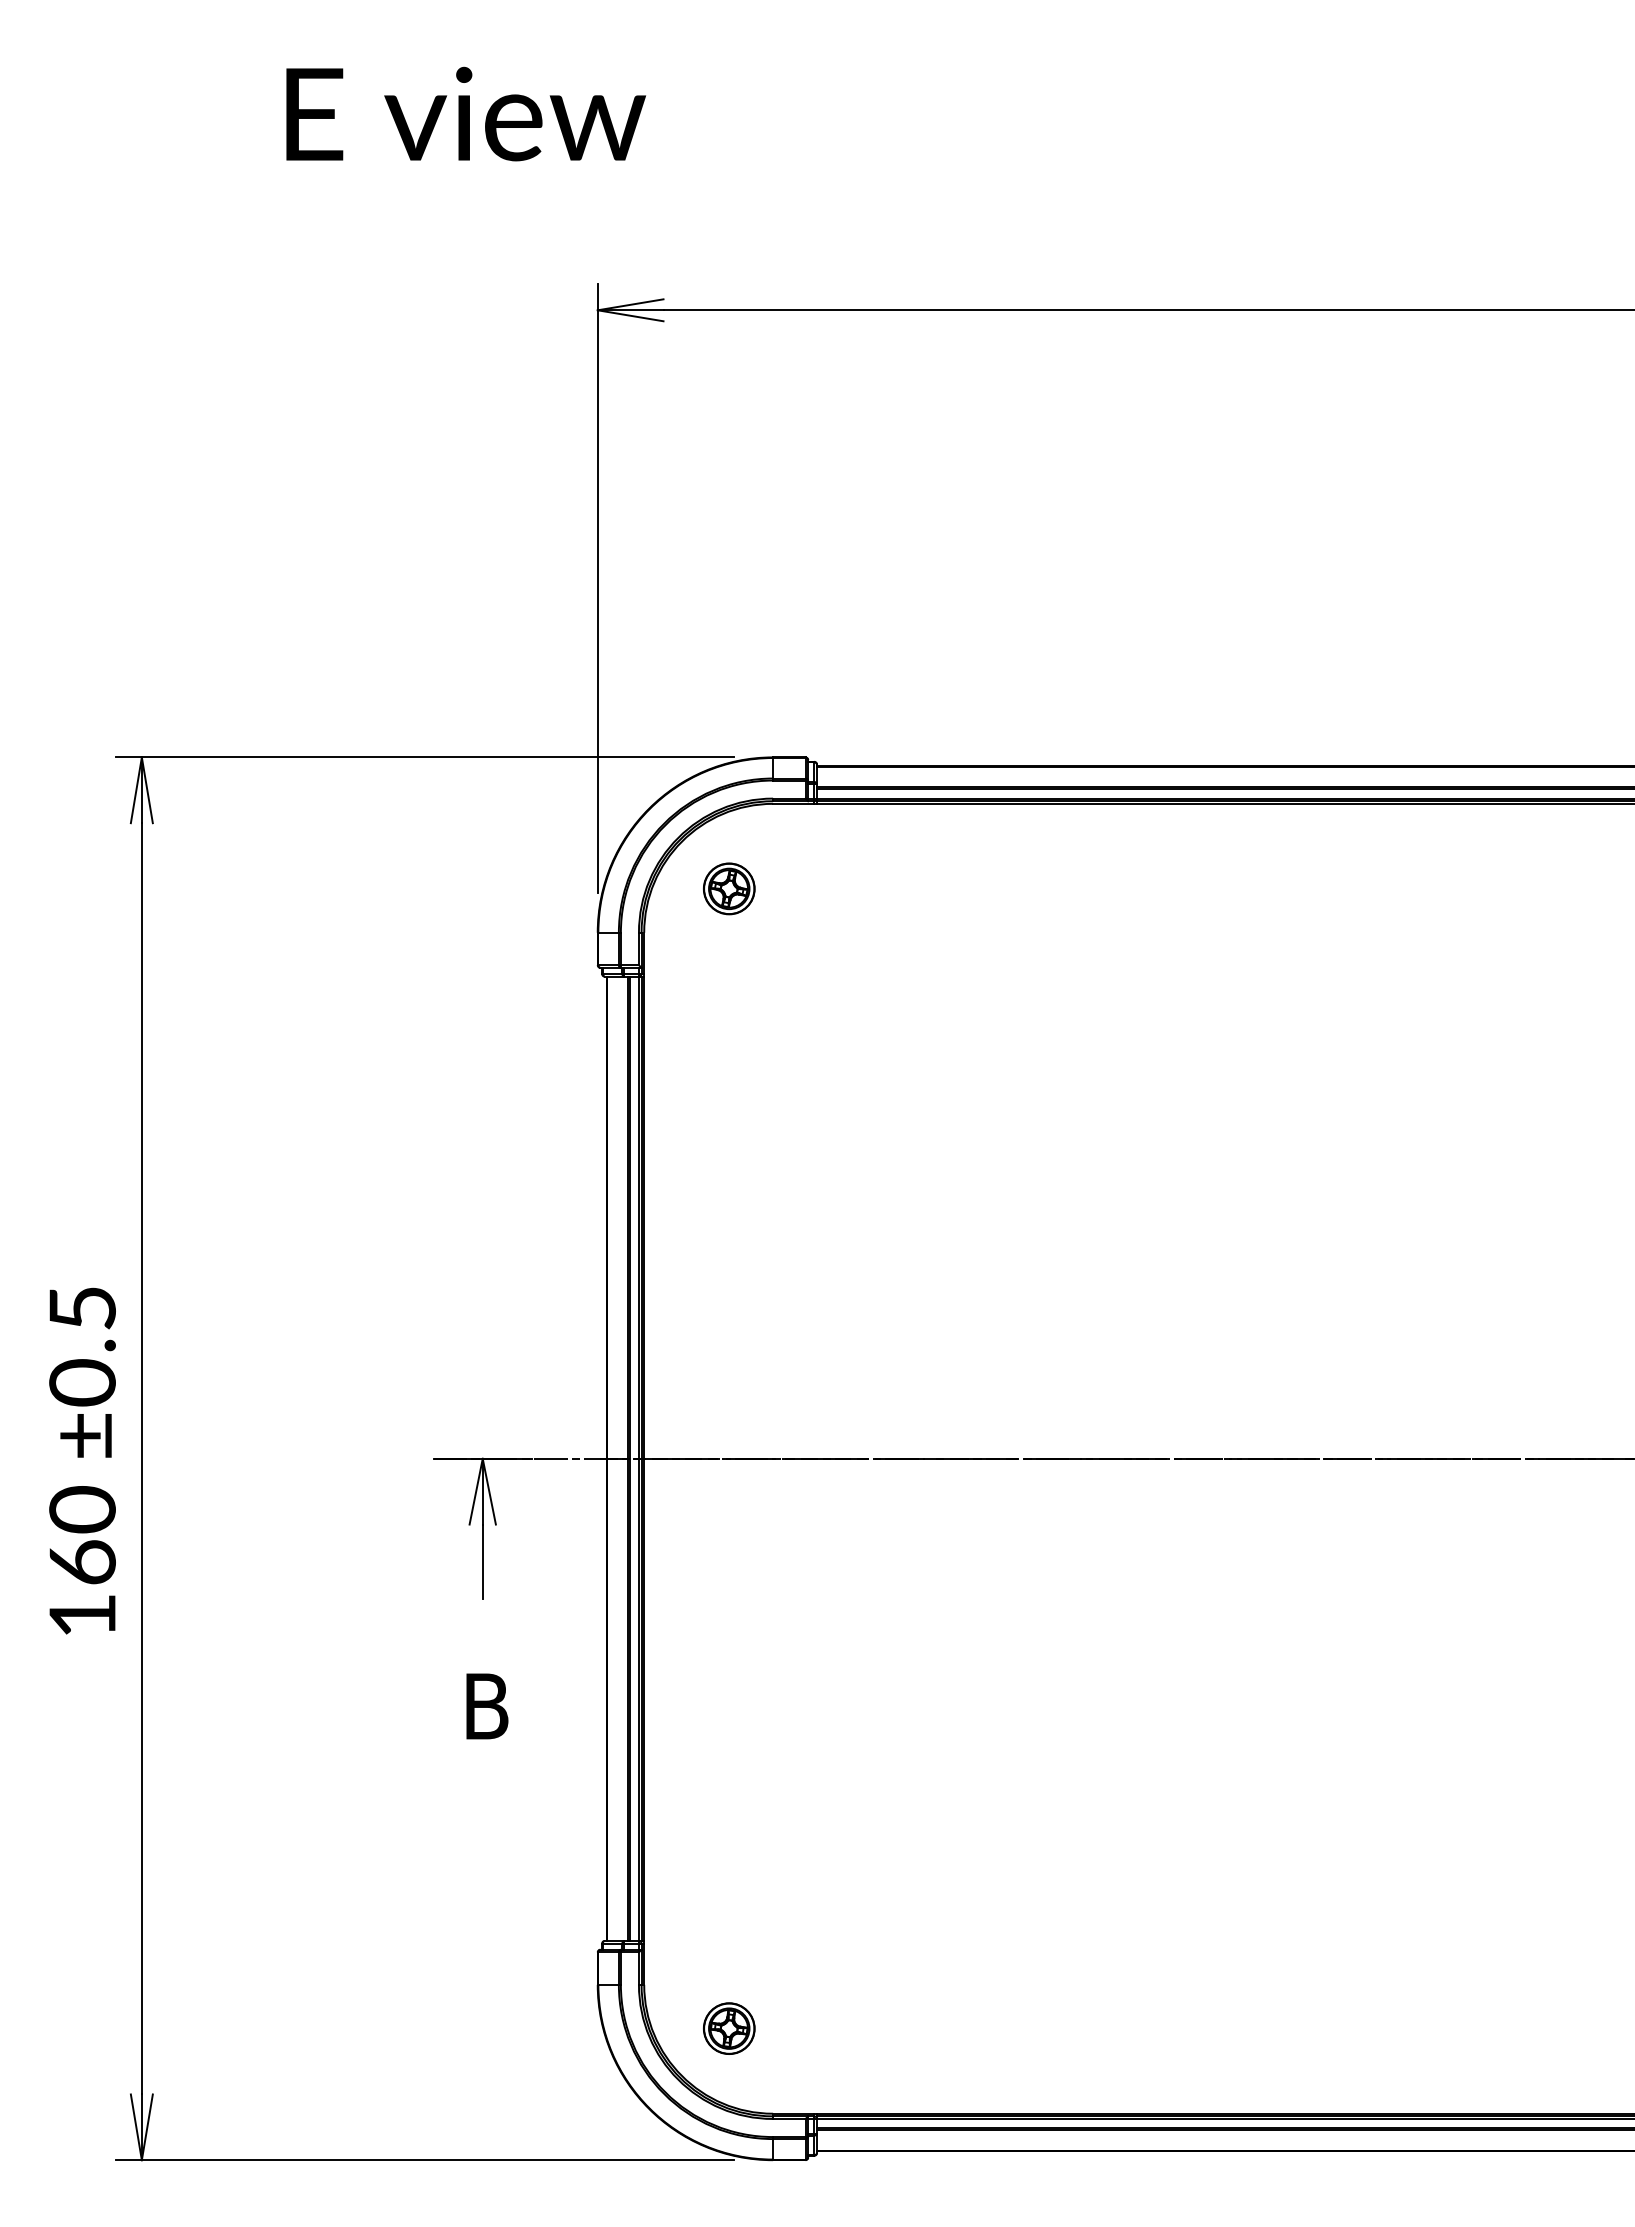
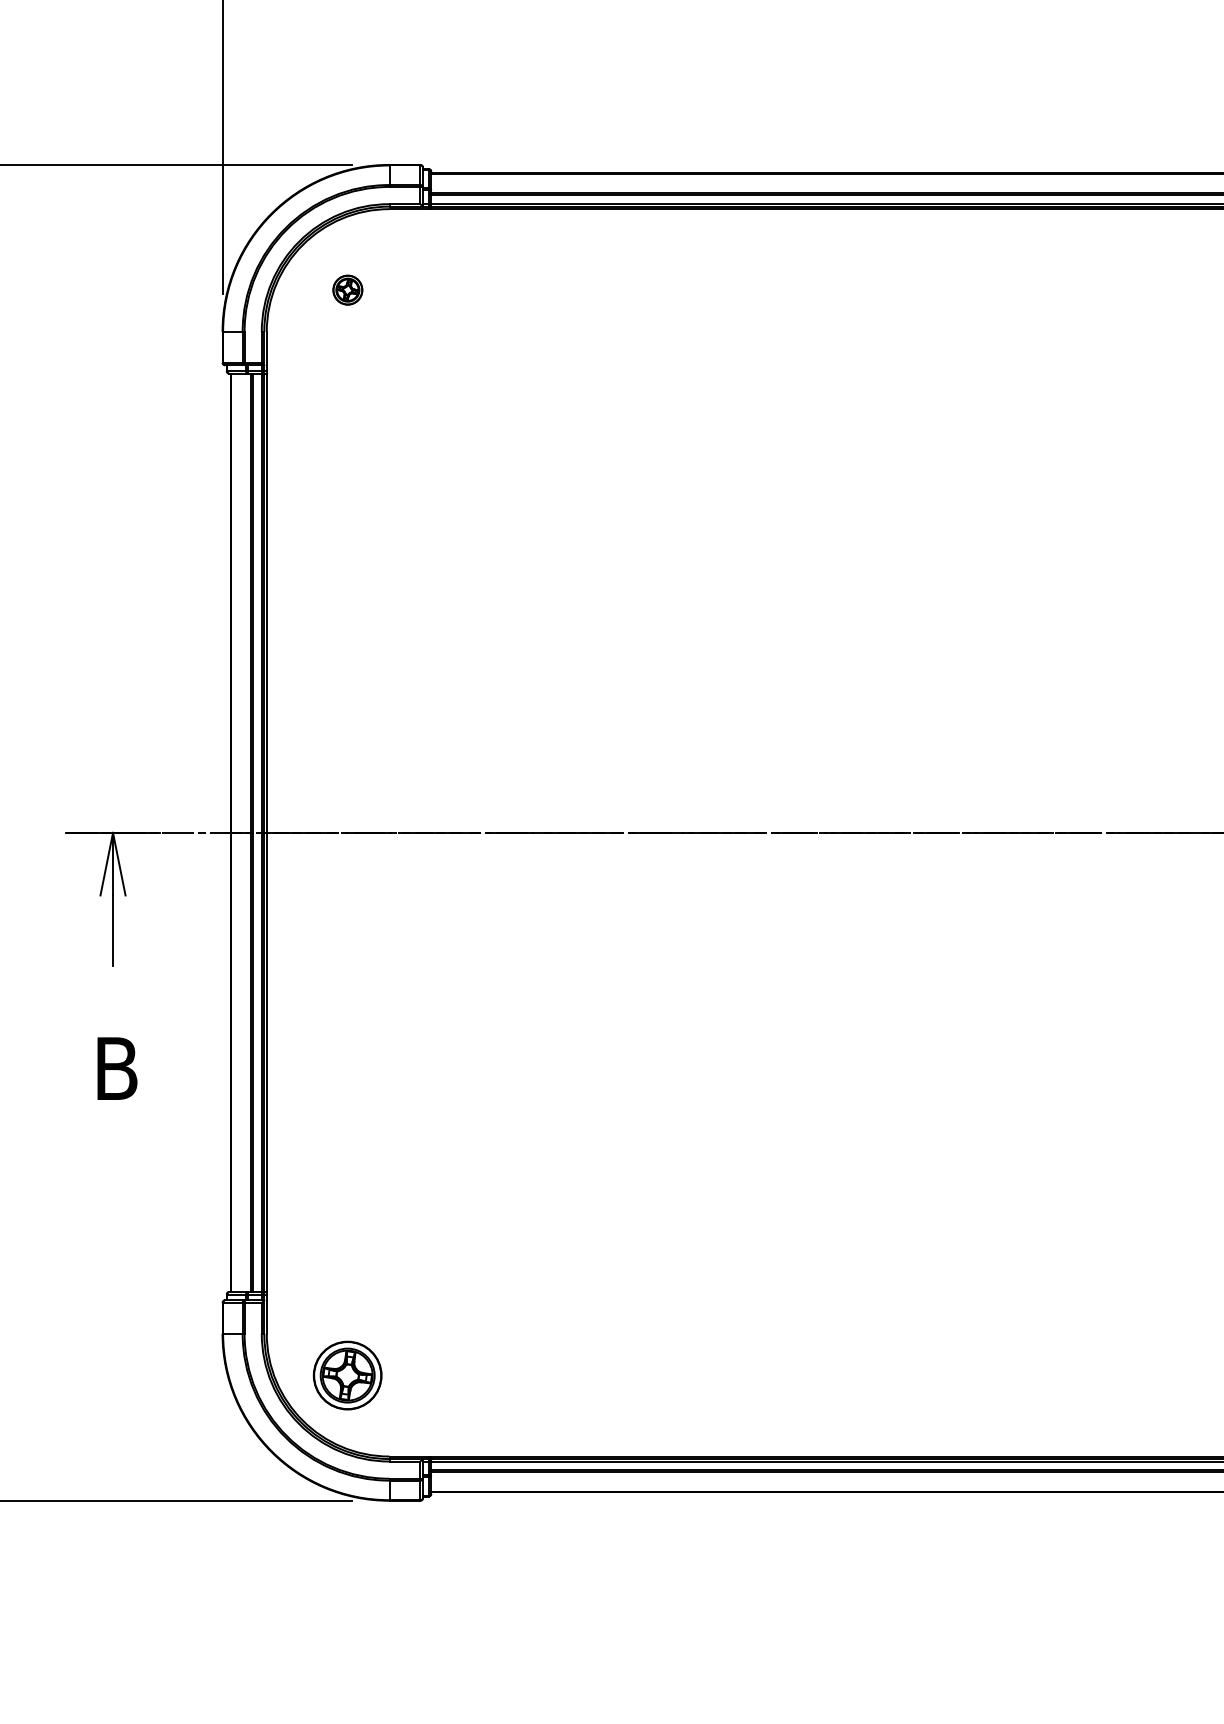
part: (729, 888) -> (348, 289), size x0.6
part: (729, 2028) -> (348, 1375), size x1.4

